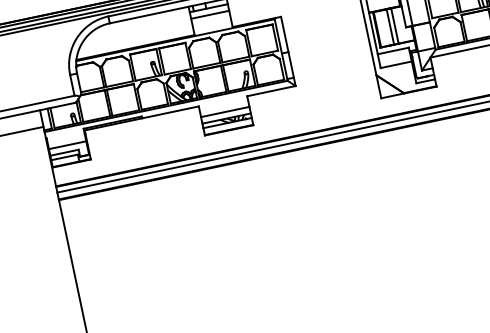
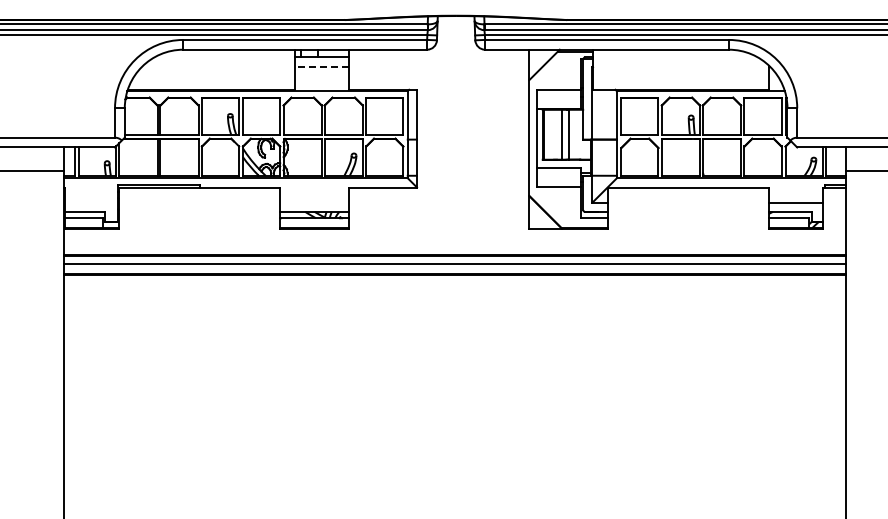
line: (210, 14) -> (321, 66), solid -> dashed
line: (225, 111) -> (314, 202), removed
line: (67, 145) -> (91, 202), removed

